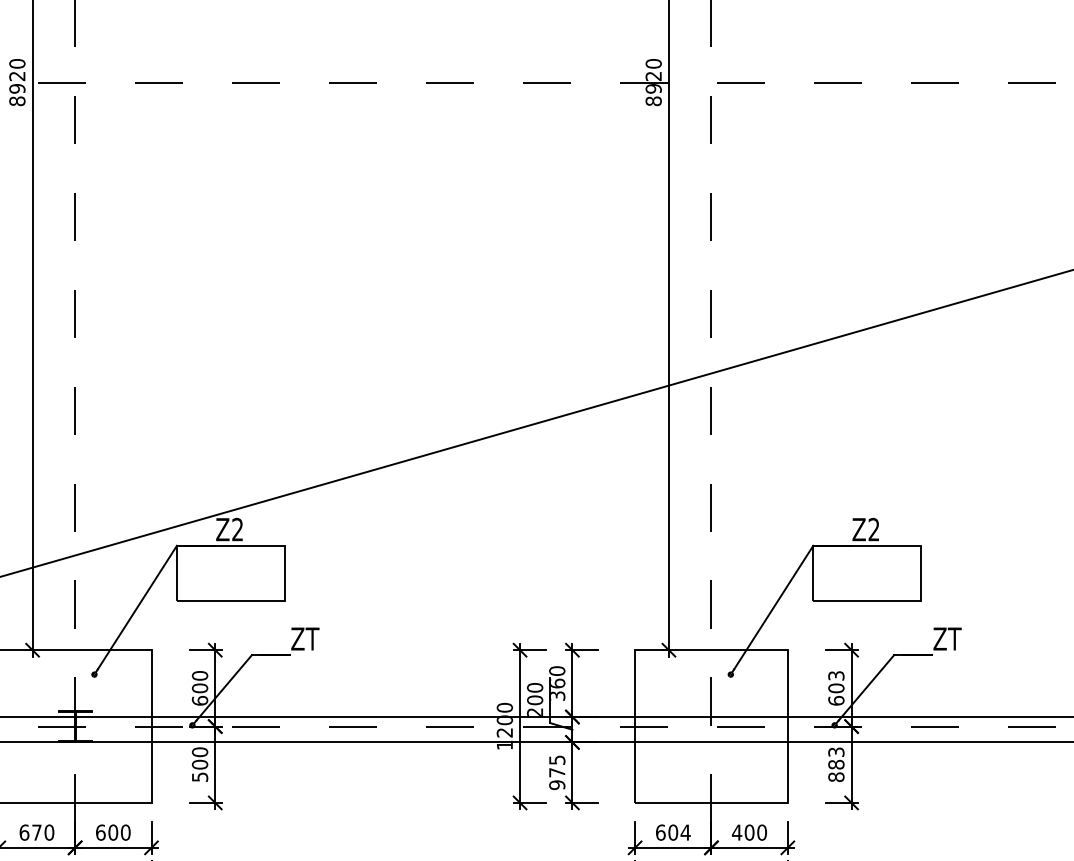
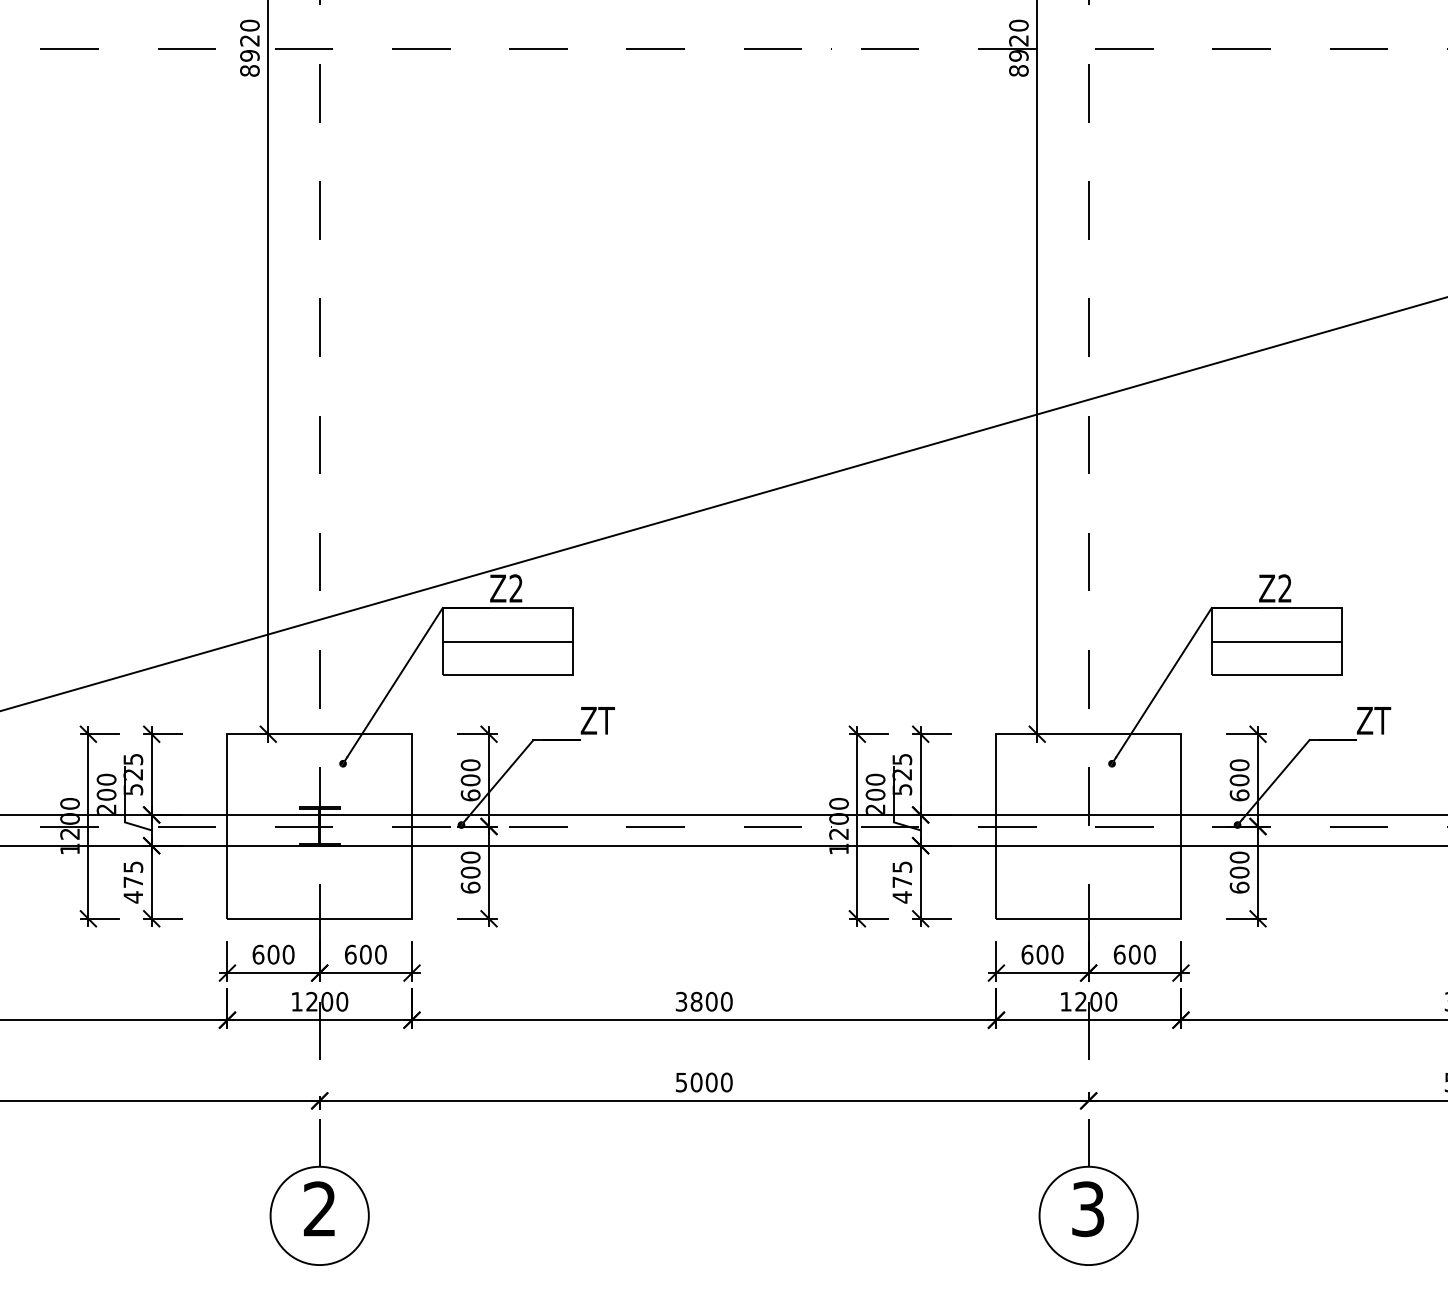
line: (230, 573) -> (507, 641), added
line: (866, 573) -> (1276, 641), added
text: (836, 676) -> (1239, 765), 603 -> 600
text: (557, 682) -> (902, 773), 360 -> 525
text: (836, 764) -> (1239, 872), 883 -> 600
text: (199, 777) -> (470, 887), 500 -> 600
text: (557, 785) -> (902, 897), 975 -> 475
text: (36, 832) -> (273, 954), 670 -> 600
text: (685, 832) -> (1057, 954), 604 -> 600
text: (736, 832) -> (1119, 954), 400 -> 600

